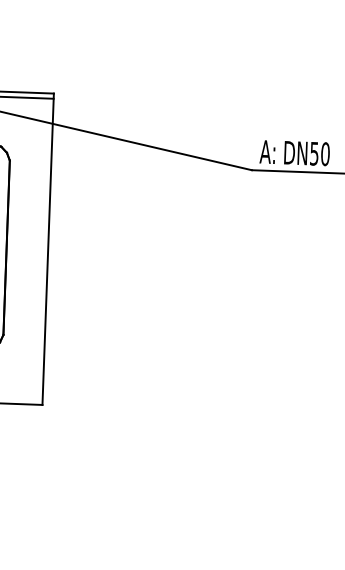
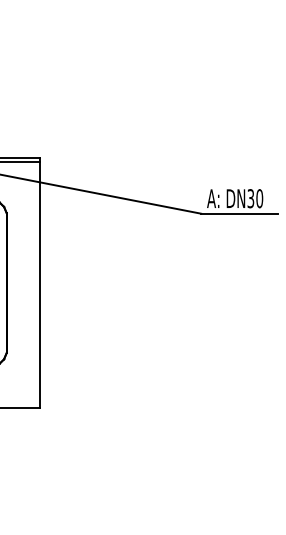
text: (313, 153) -> (250, 198), DN50 -> DN30

